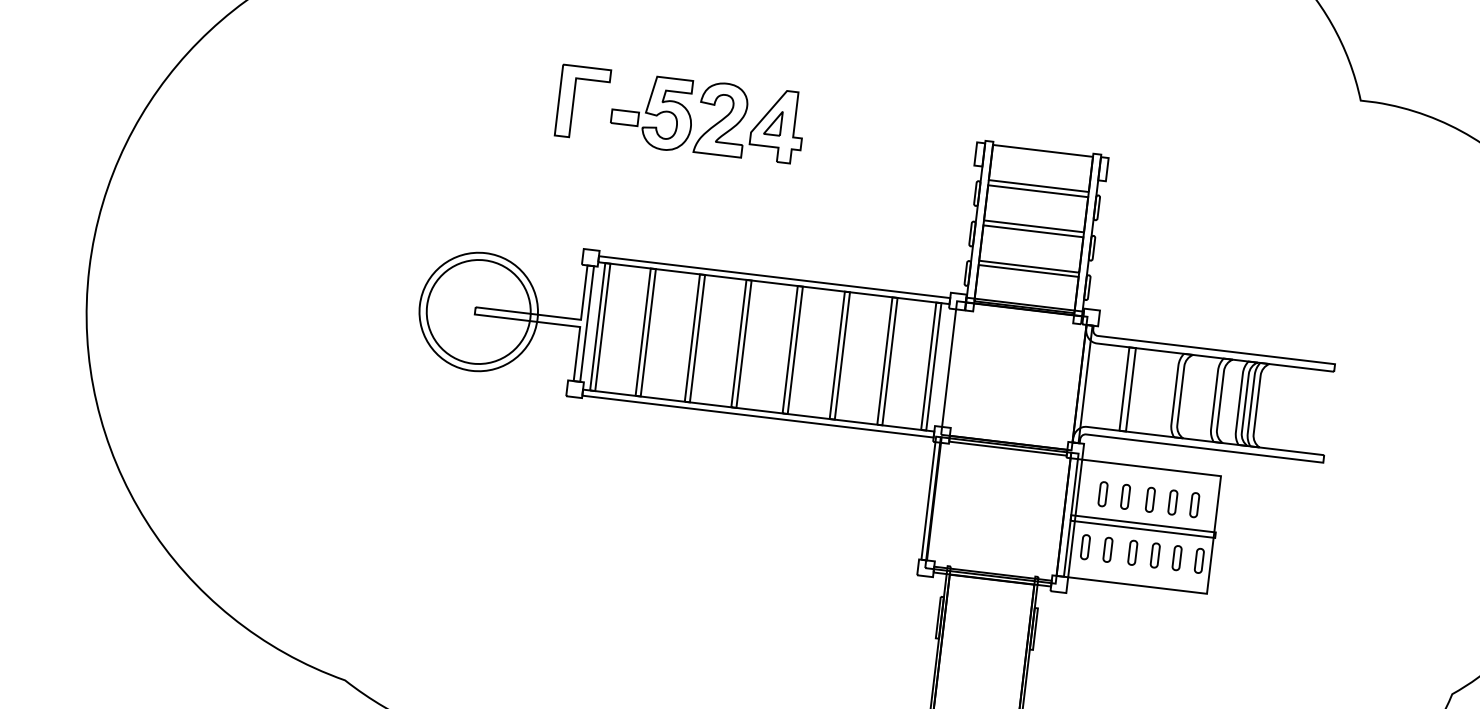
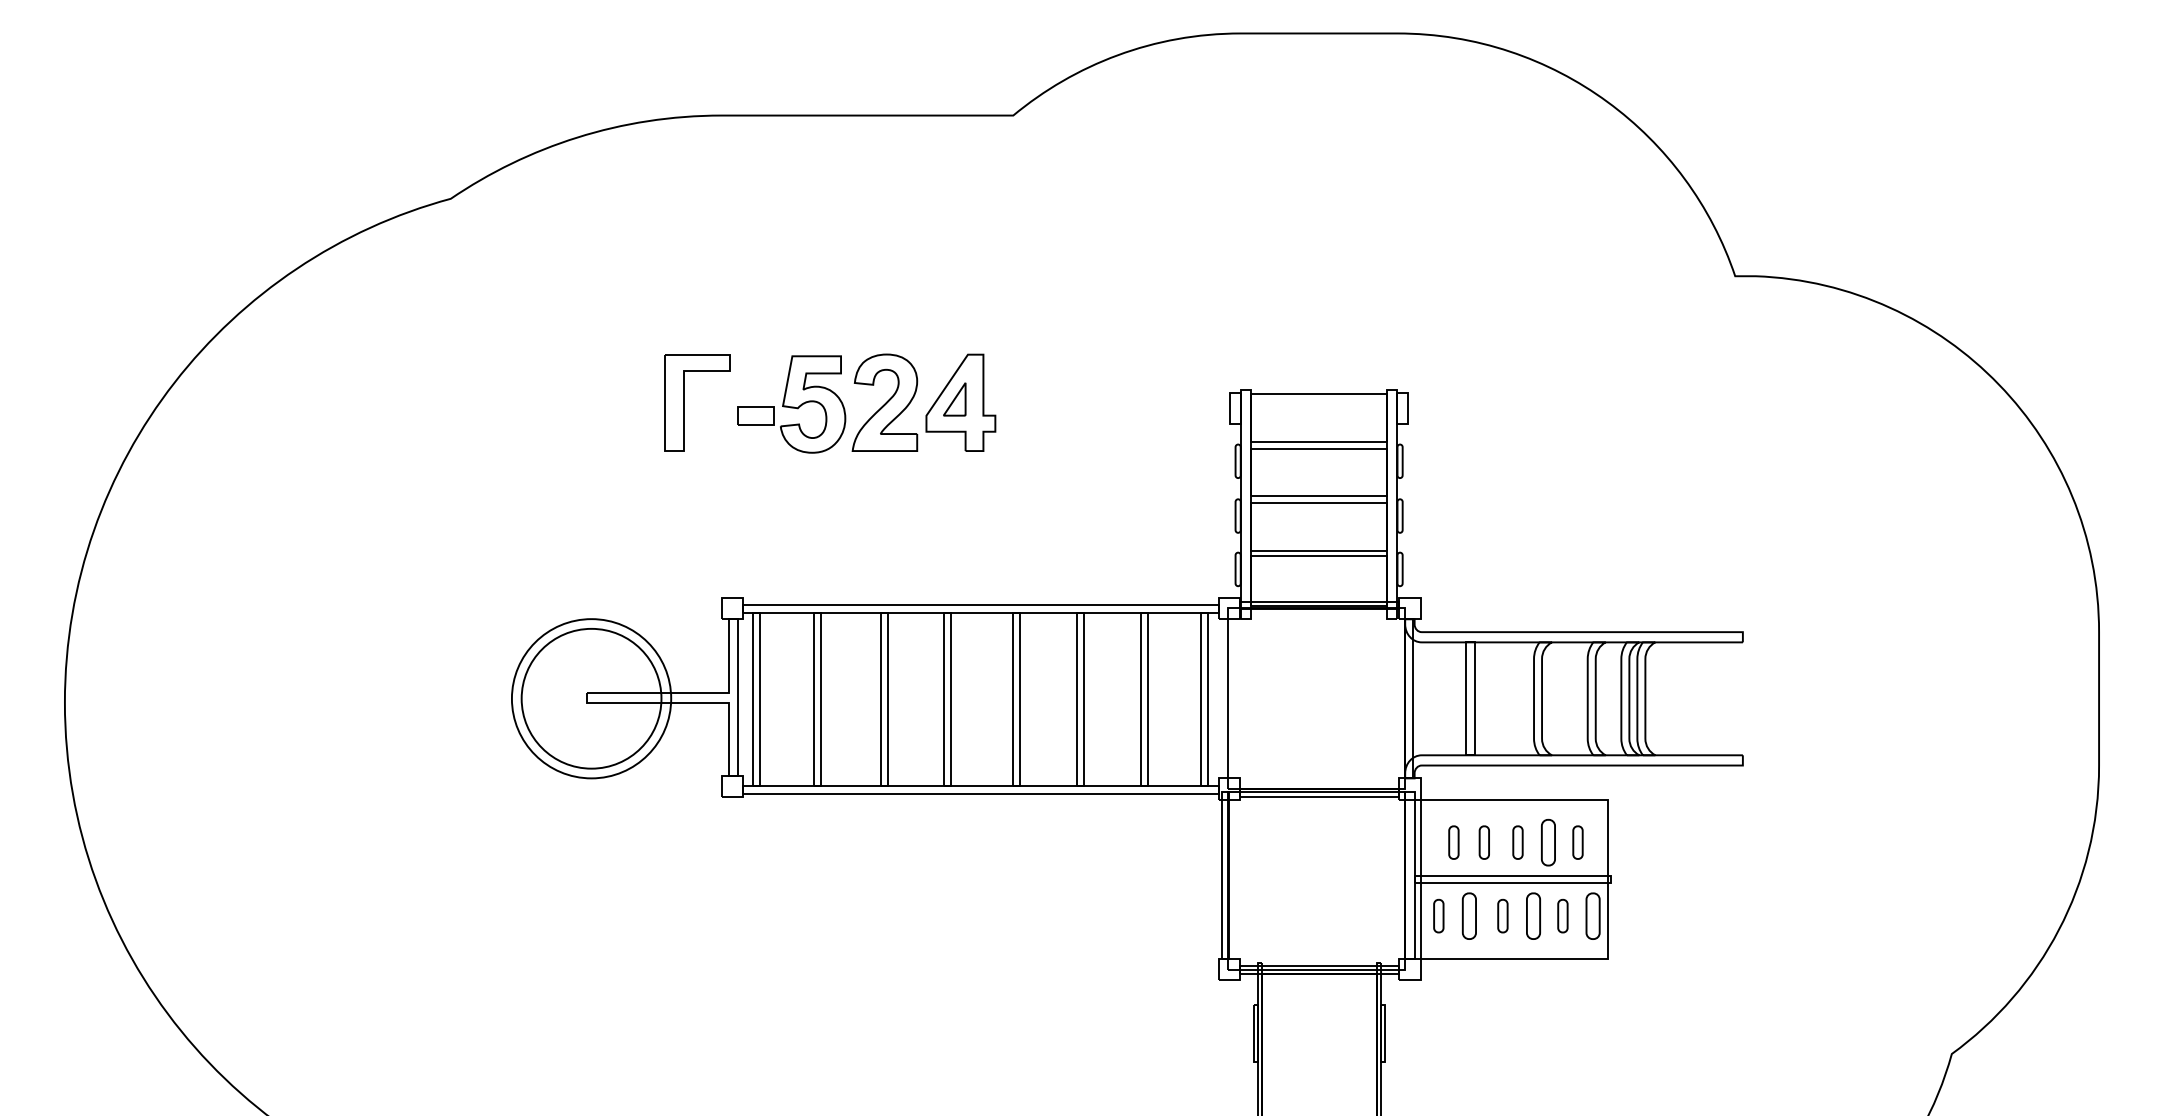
part: (1172, 502) -> (1548, 842), size x1.4
part: (1107, 549) -> (1468, 915), size x1.4
part: (1154, 554) -> (1532, 915), size x1.4
part: (1198, 561) -> (1592, 916), size x1.4

